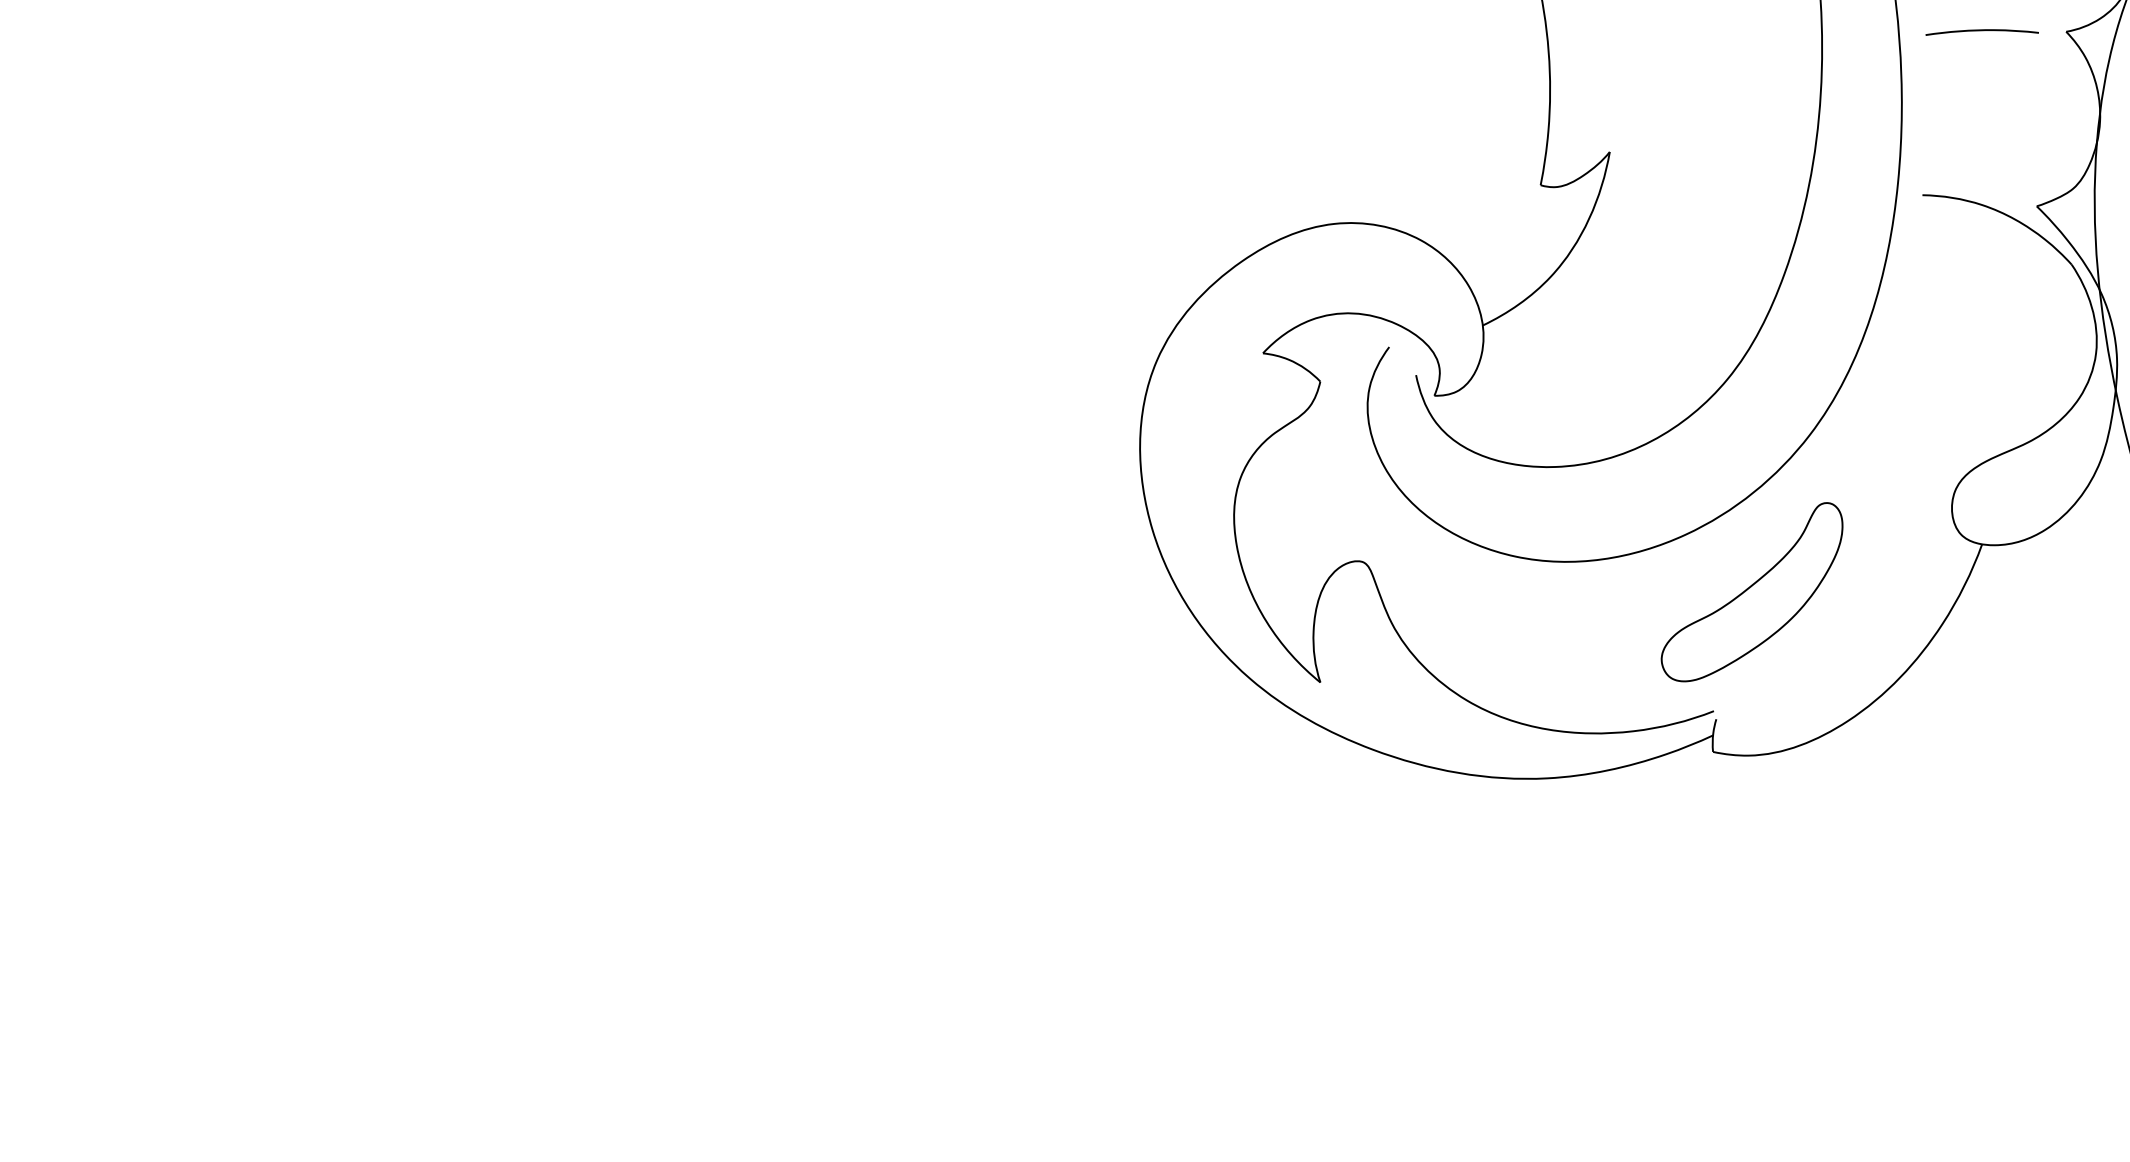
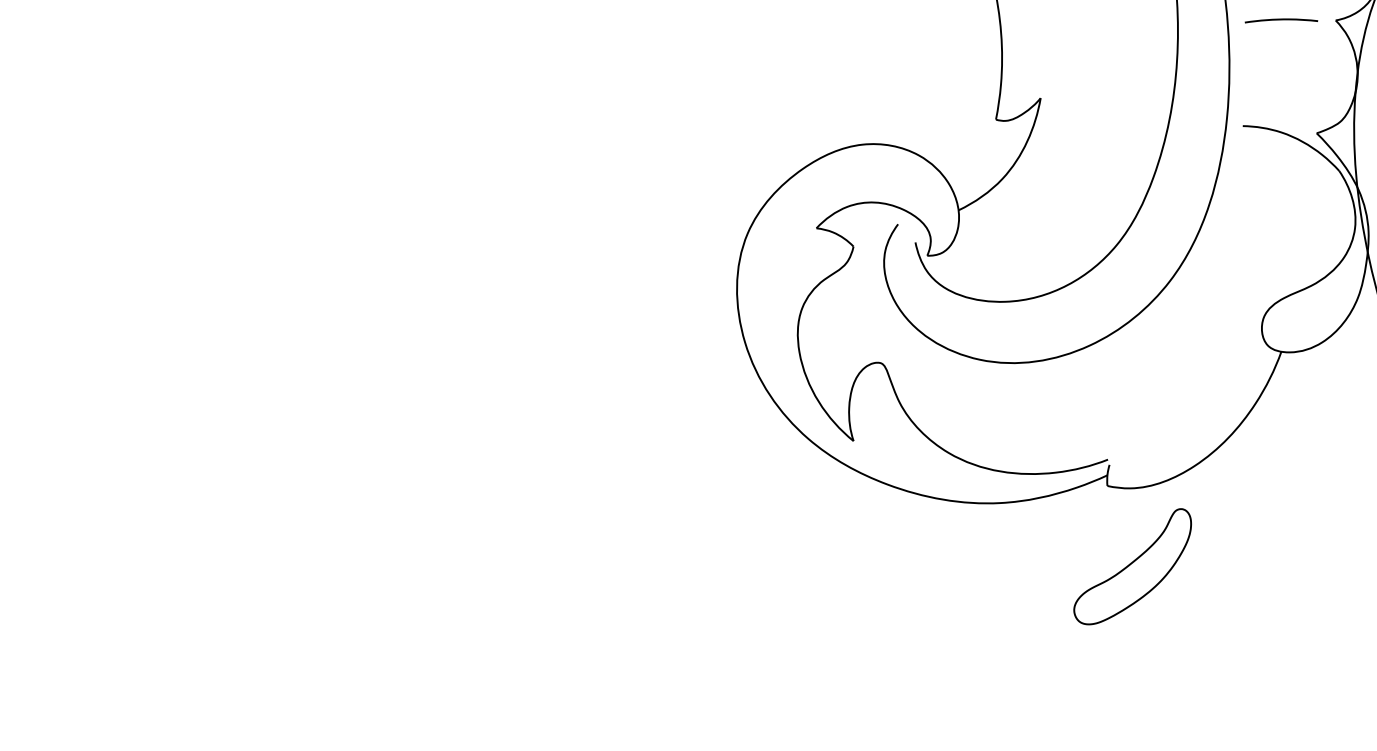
part: (1751, 591) -> (1132, 566), moved

